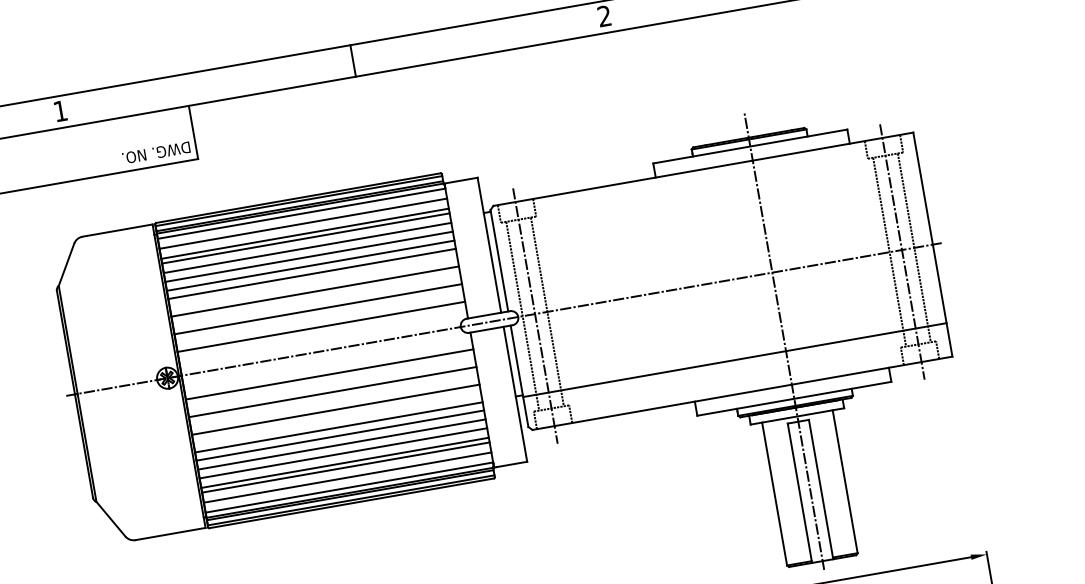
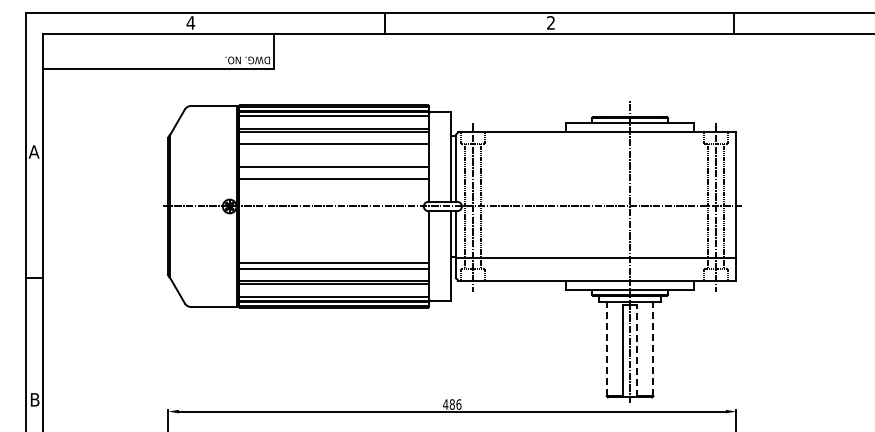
text: (59, 110) -> (190, 22), 1 -> 4
line: (303, 223) -> (334, 122), removed
line: (307, 247) -> (334, 138), removed
line: (311, 266) -> (334, 150), removed
line: (312, 273) -> (334, 155), removed
line: (321, 326) -> (334, 190), removed
line: (330, 374) -> (334, 222), removed
line: (332, 391) -> (334, 233), removed
line: (336, 409) -> (334, 245), removed
line: (339, 427) -> (334, 257), removed
line: (343, 453) -> (334, 274), removed
line: (348, 477) -> (334, 290), removed
line: (845, 481) -> (653, 348), solid -> dashed
line: (821, 488) -> (637, 350), solid -> dashed
line: (774, 493) -> (606, 348), solid -> dashed

